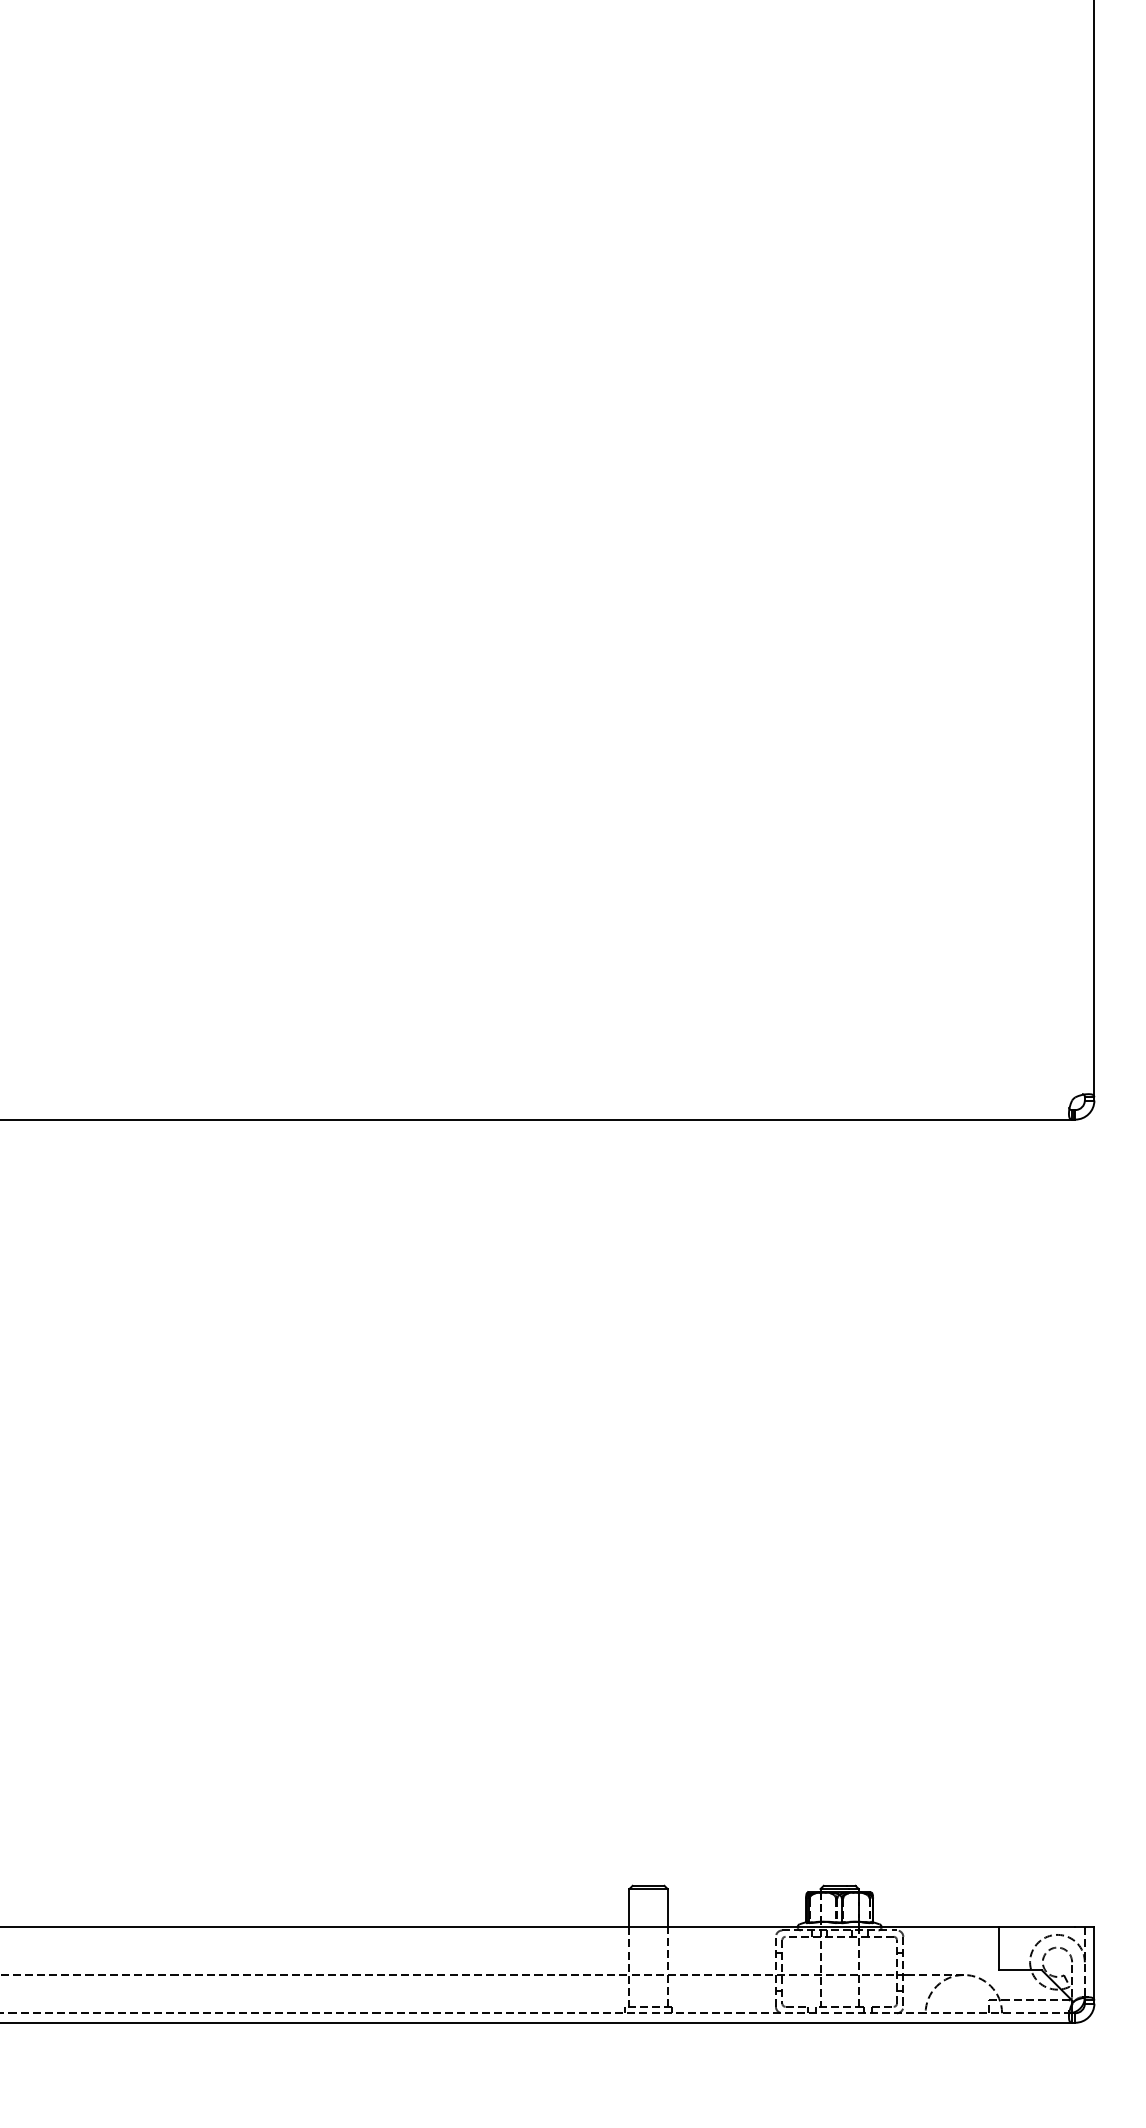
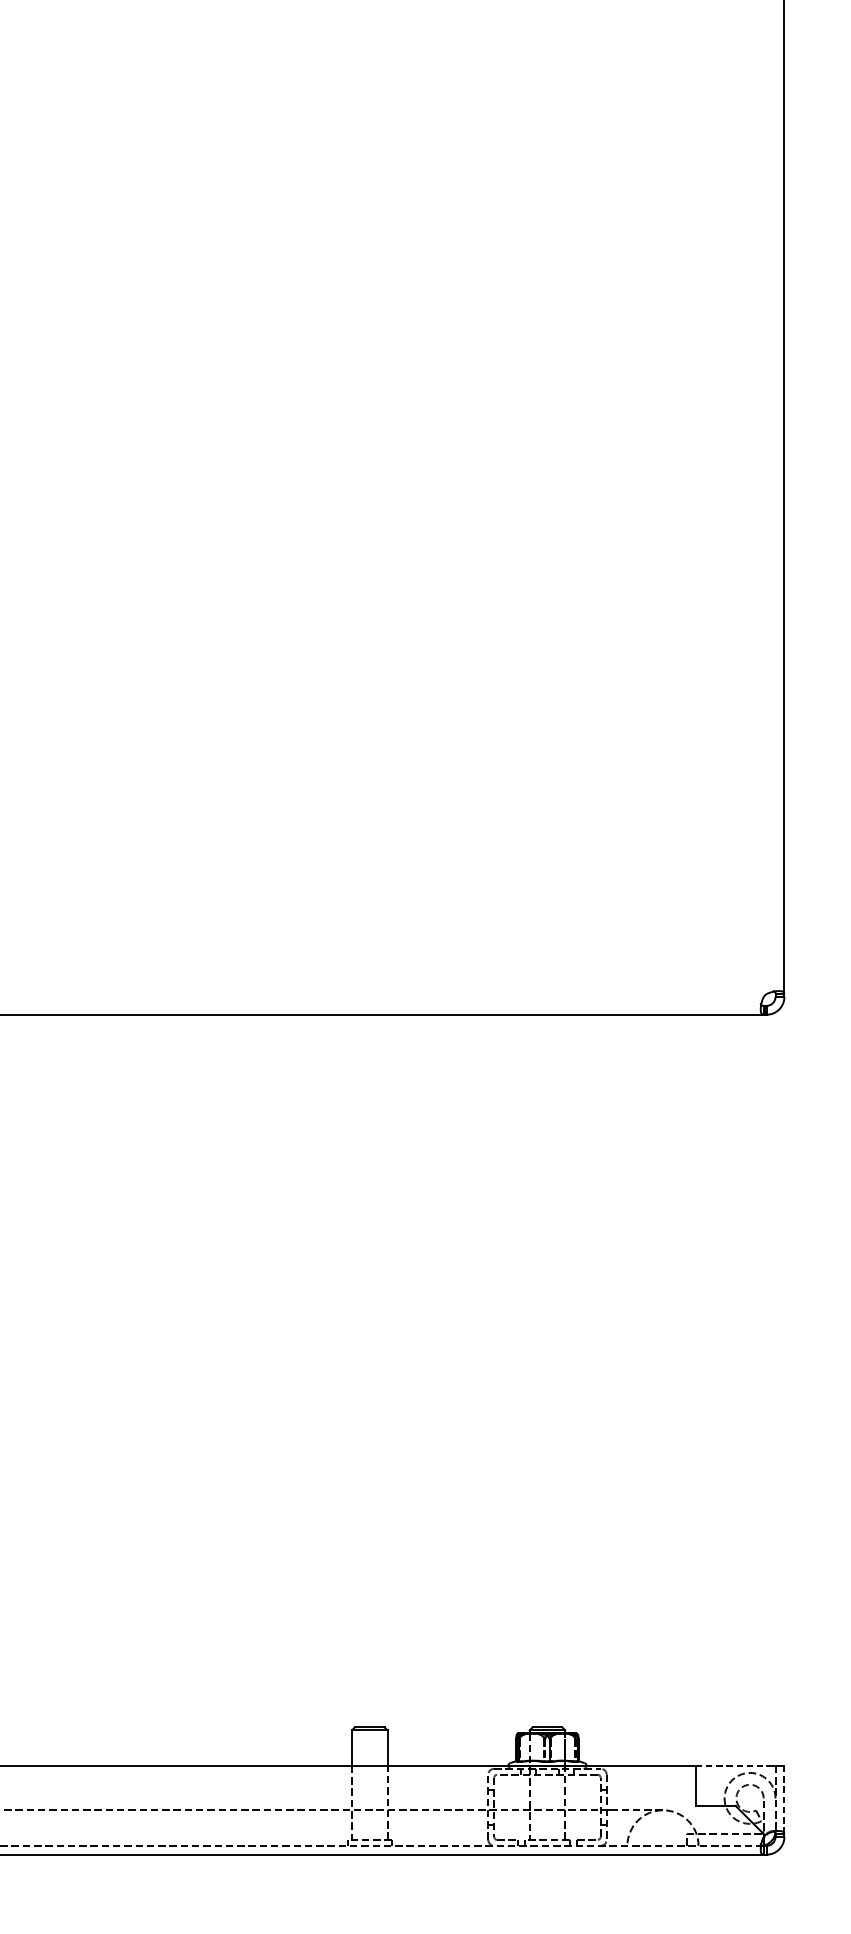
line: (1037, 1927) -> (731, 1766), solid -> dashed
line: (1094, 1963) -> (784, 1799), solid -> dashed

